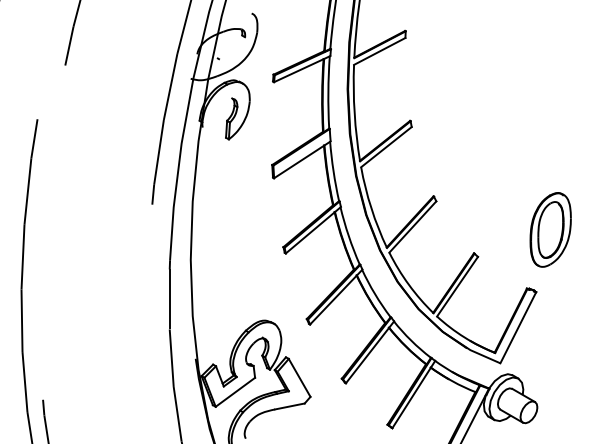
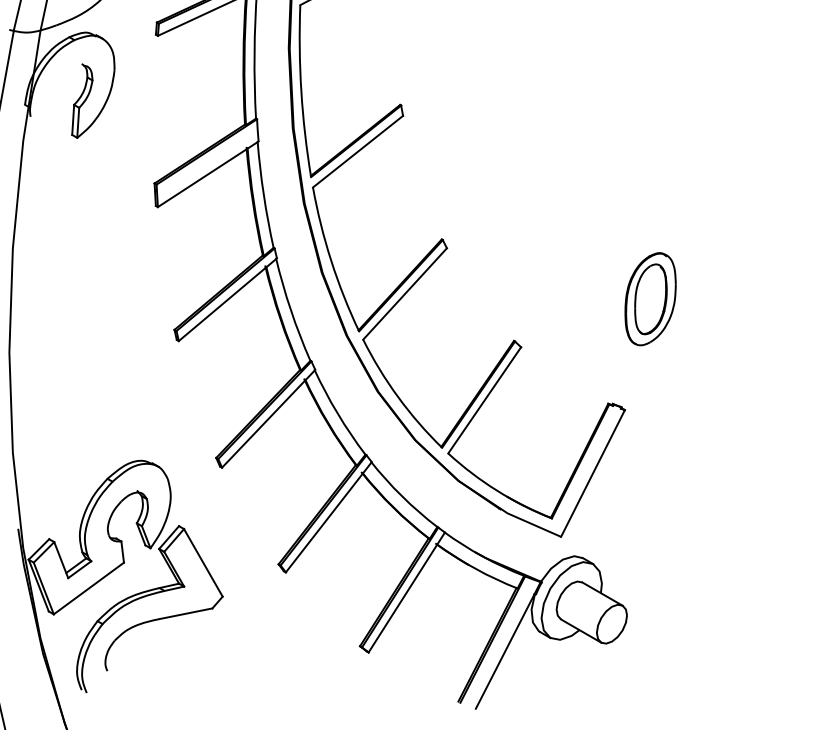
part: (550, 229) -> (650, 298), size x0.7

